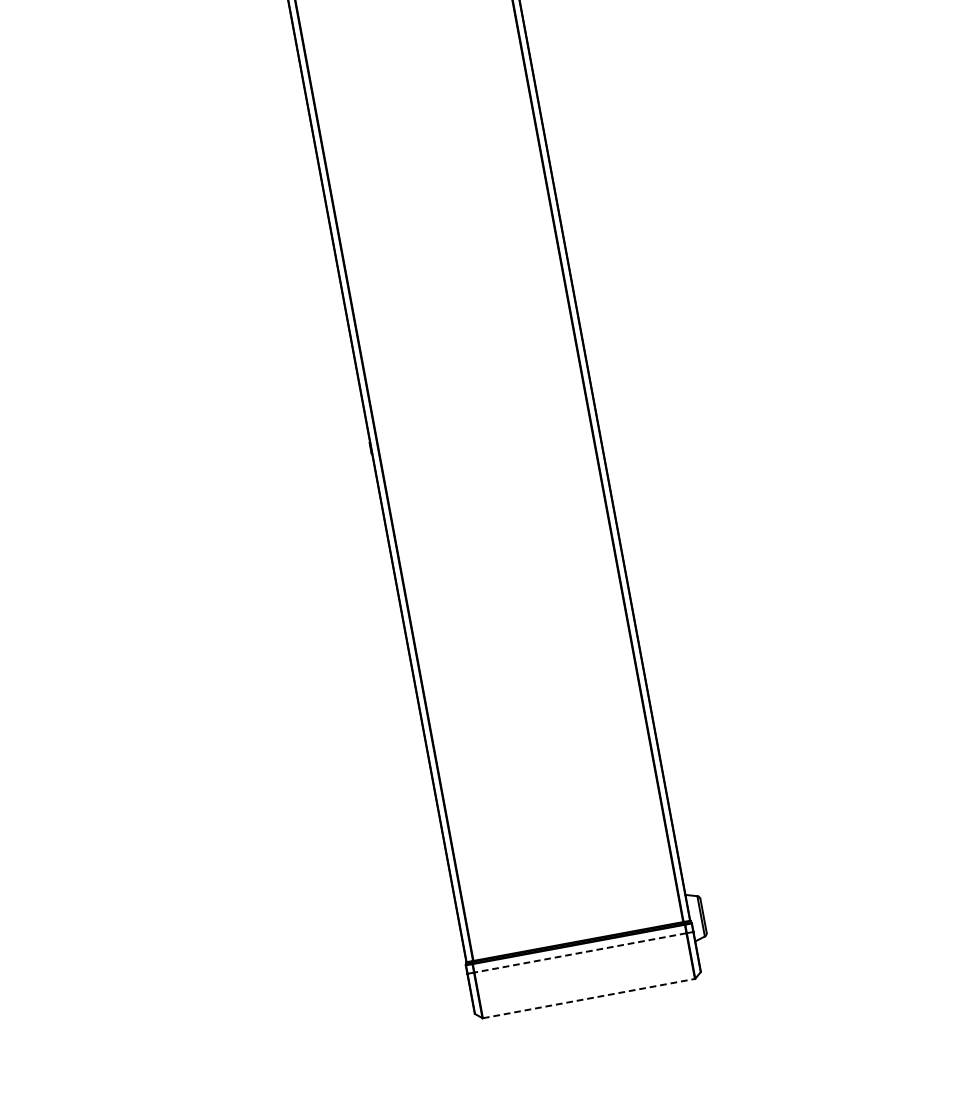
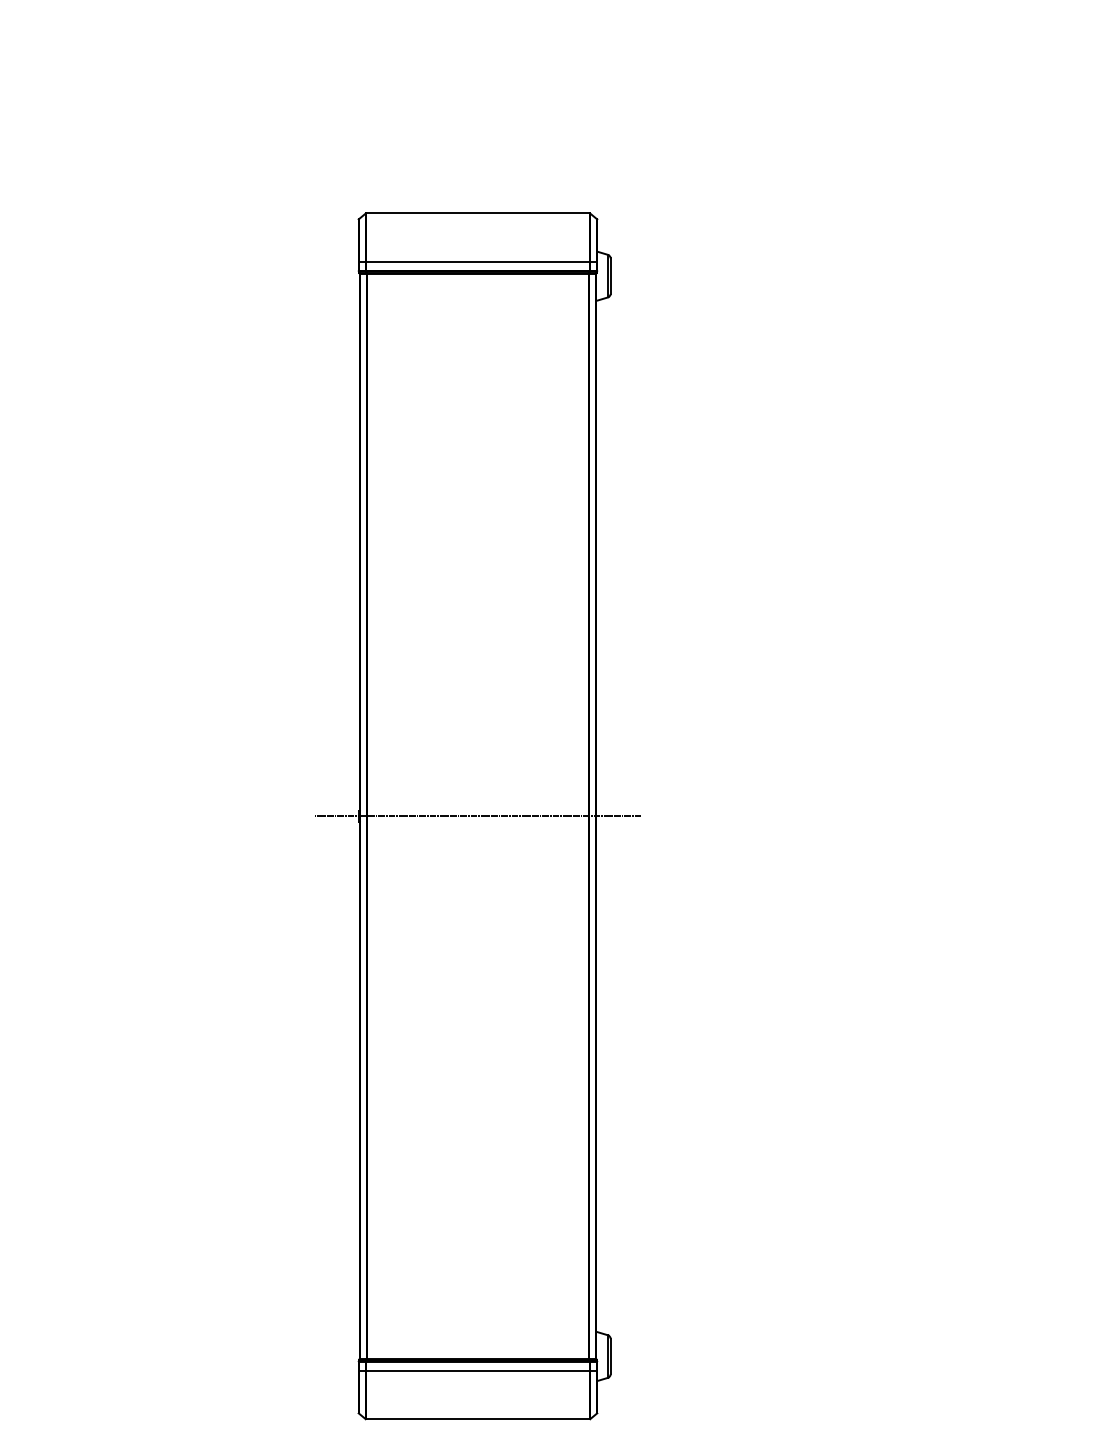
line: (482, 427) -> (477, 816), added
line: (580, 953) -> (477, 1371), dashed -> solid
line: (588, 998) -> (477, 1419), dashed -> solid

